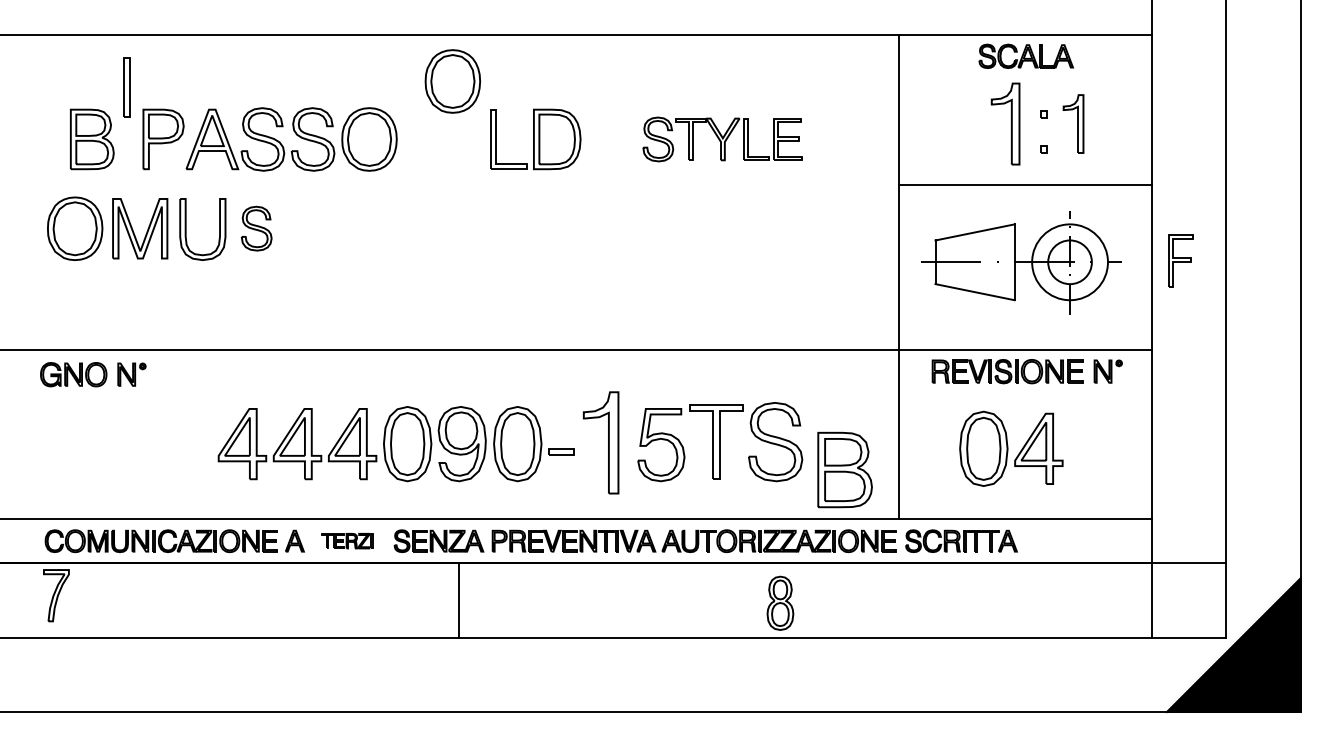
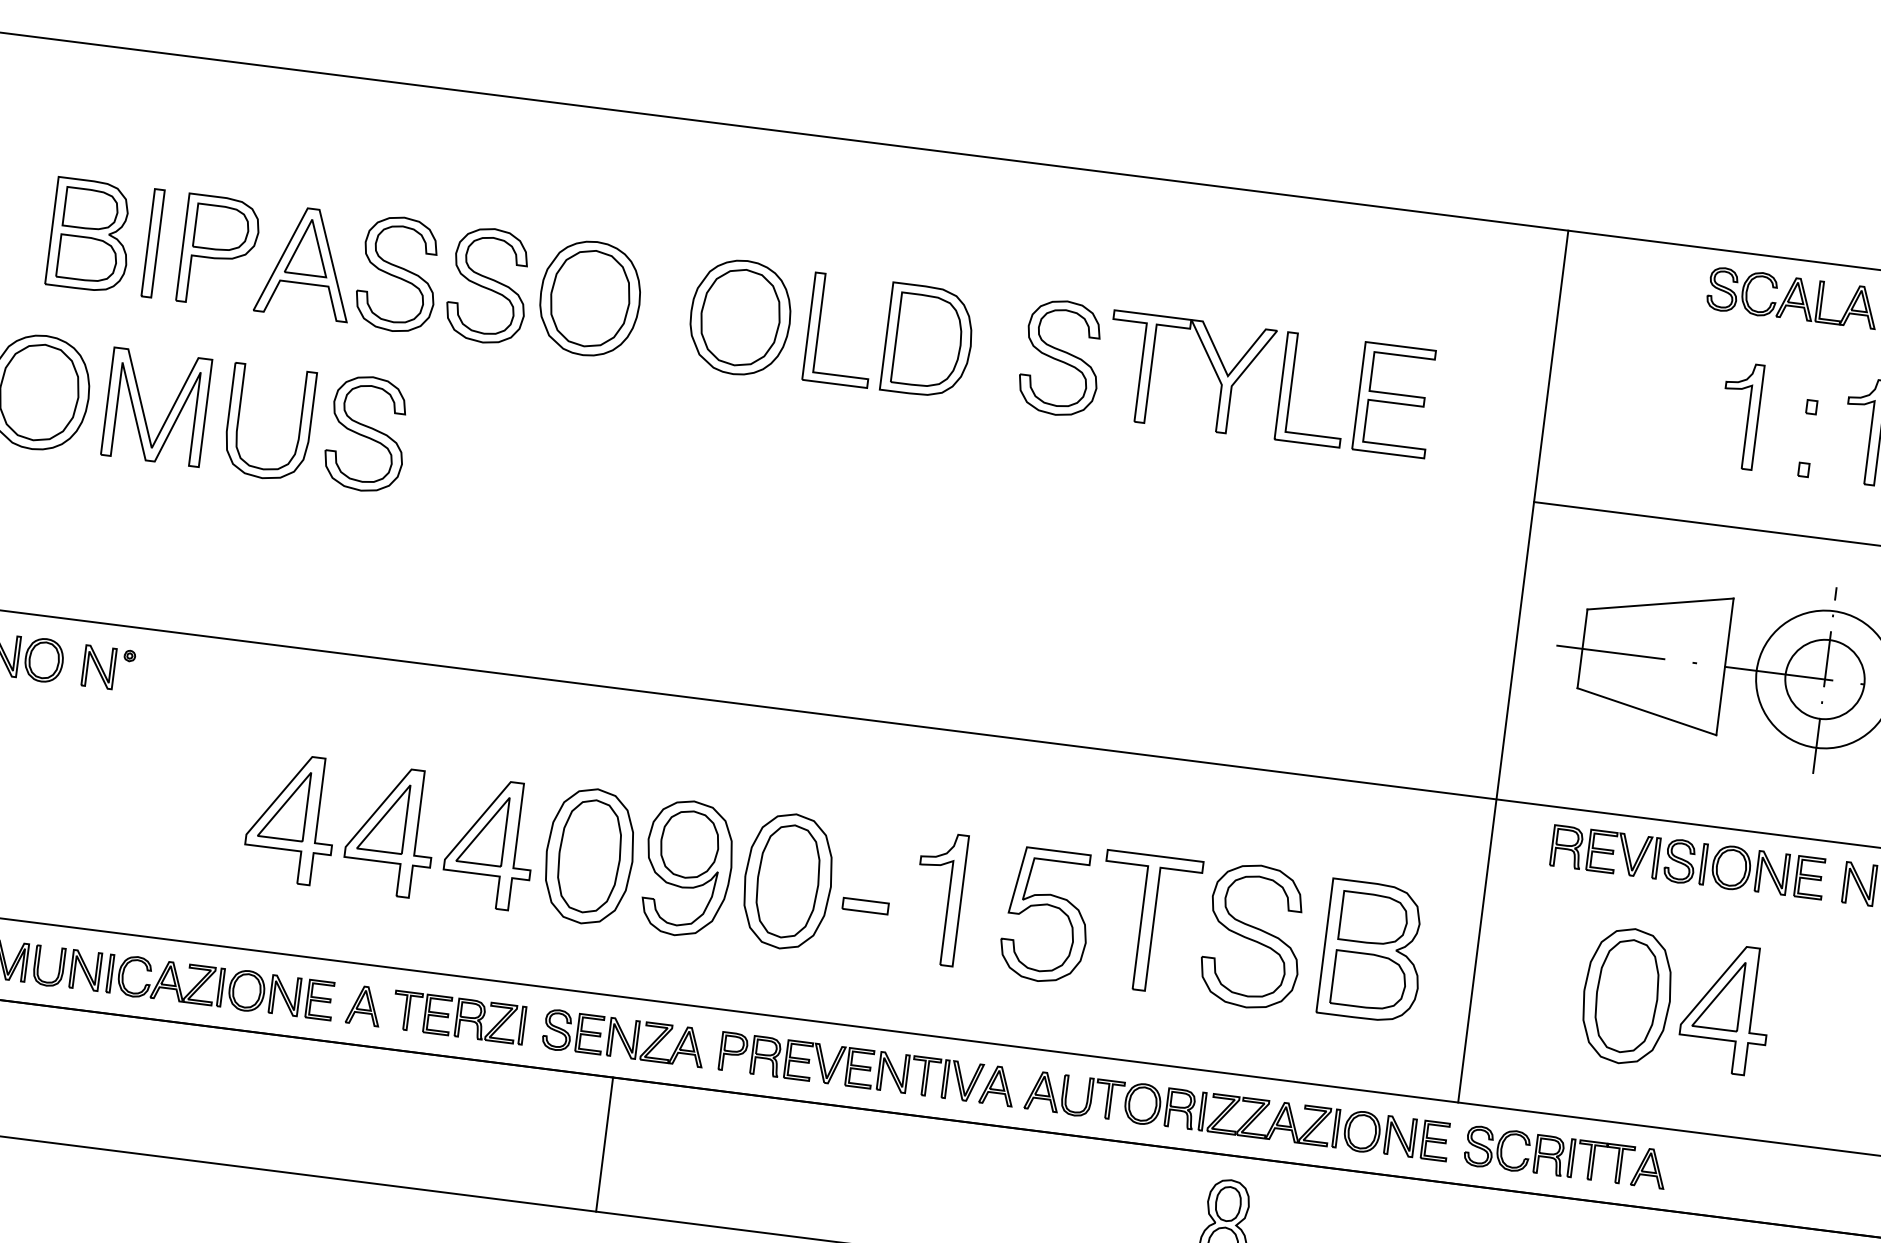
part: (452, 81) -> (739, 317), moved
part: (126, 87) -> (152, 243), moved
part: (1005, 123) -> (1740, 414), size x0.71
part: (722, 139) -> (1226, 379), size x1.43
part: (256, 228) -> (366, 433), size x1.43
part: (600, 443) -> (937, 899), size x0.71
part: (844, 469) -> (1372, 950), moved
part: (347, 540) -> (459, 1016), size x1.43
line: (458, 600) -> (604, 1144), moved

